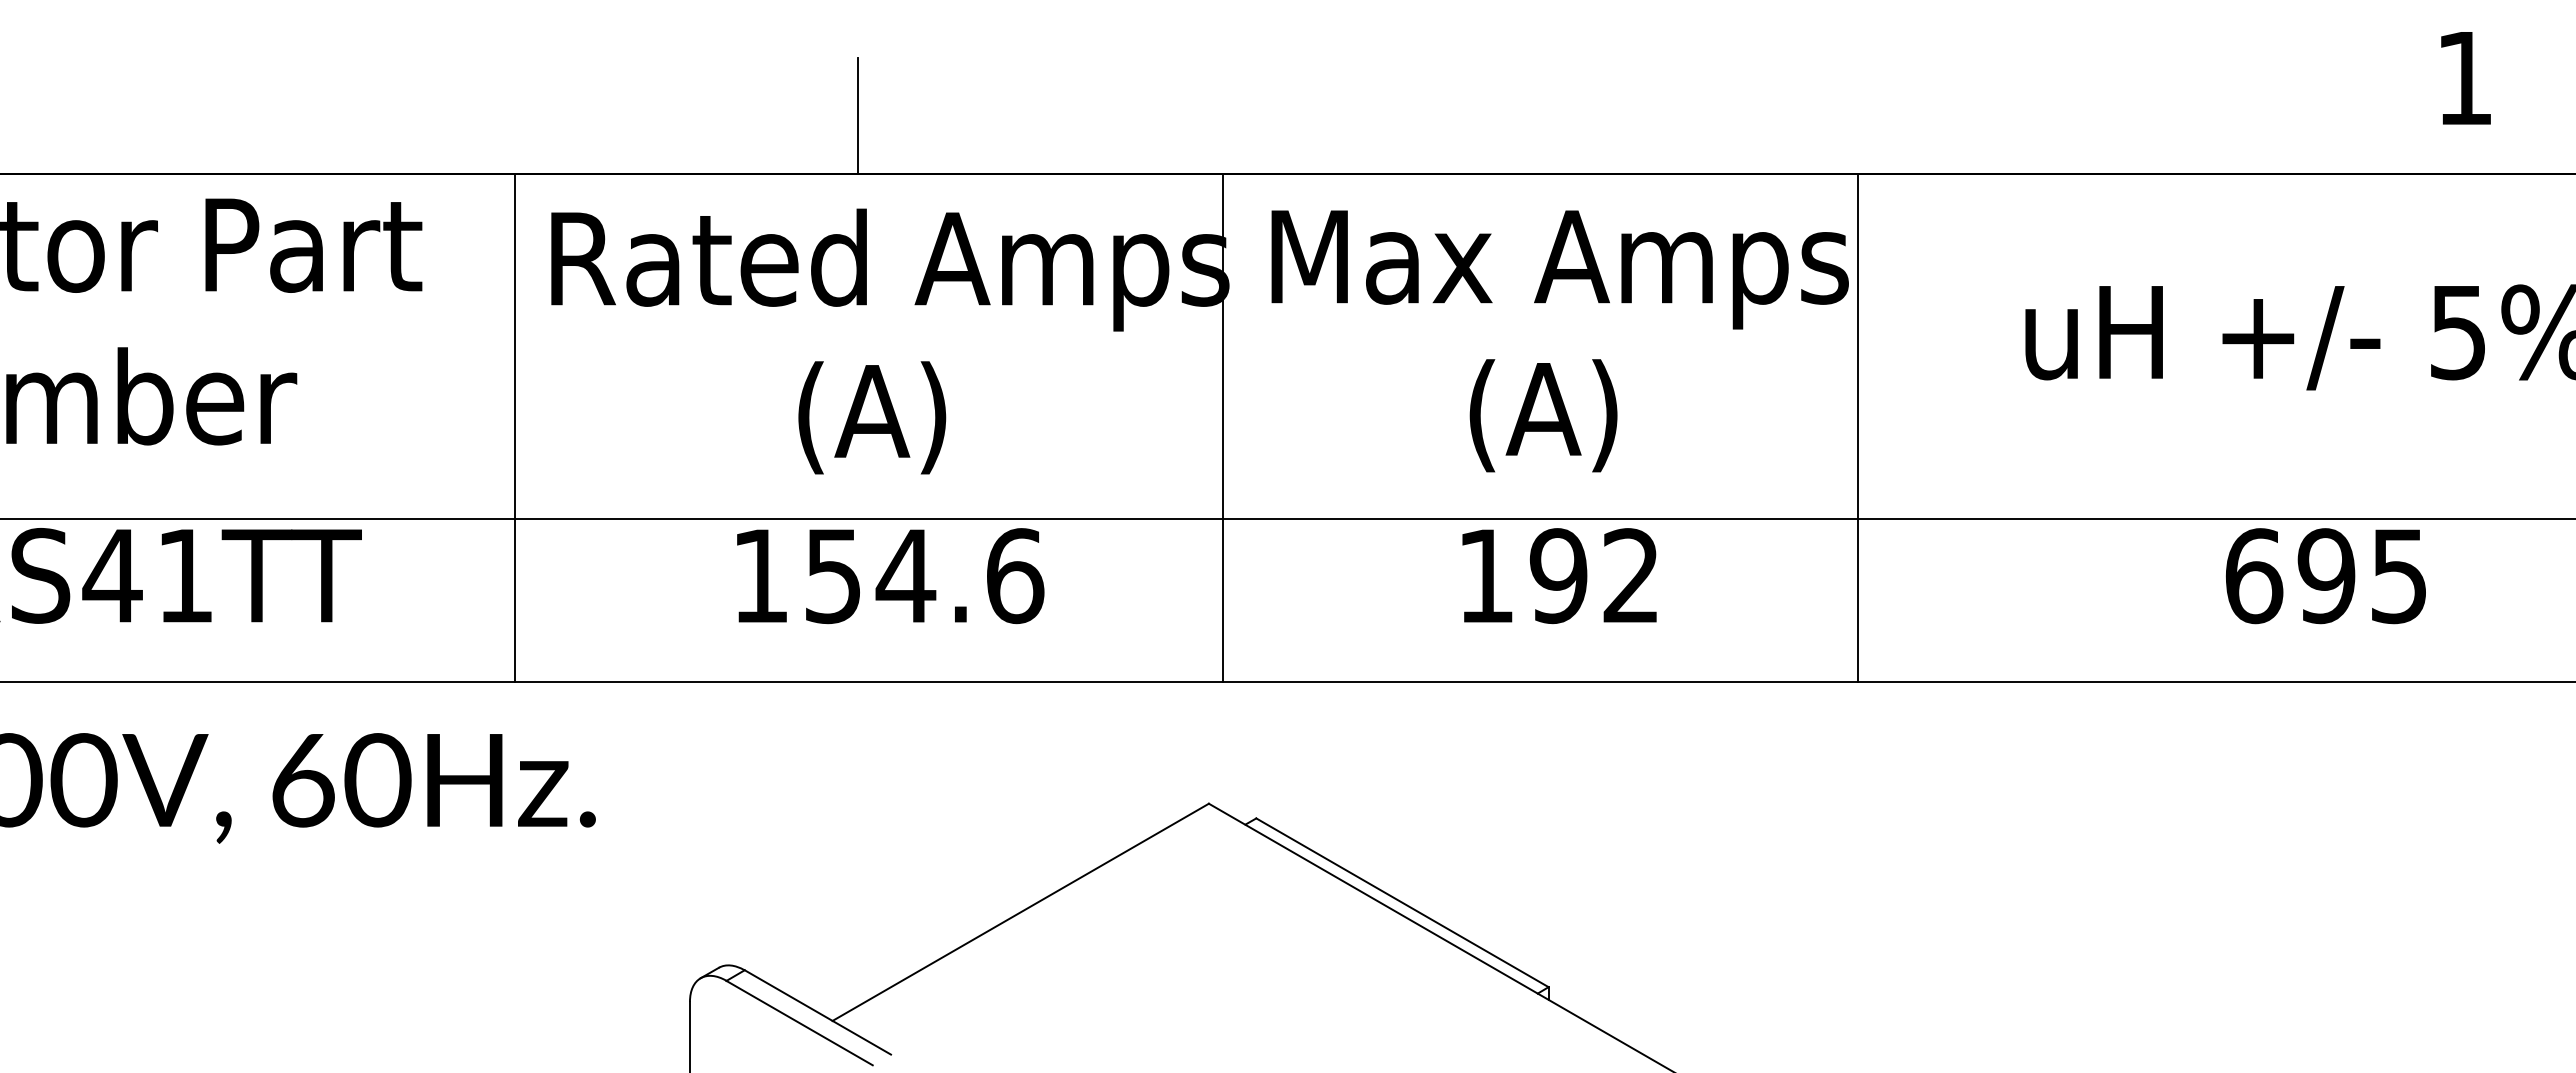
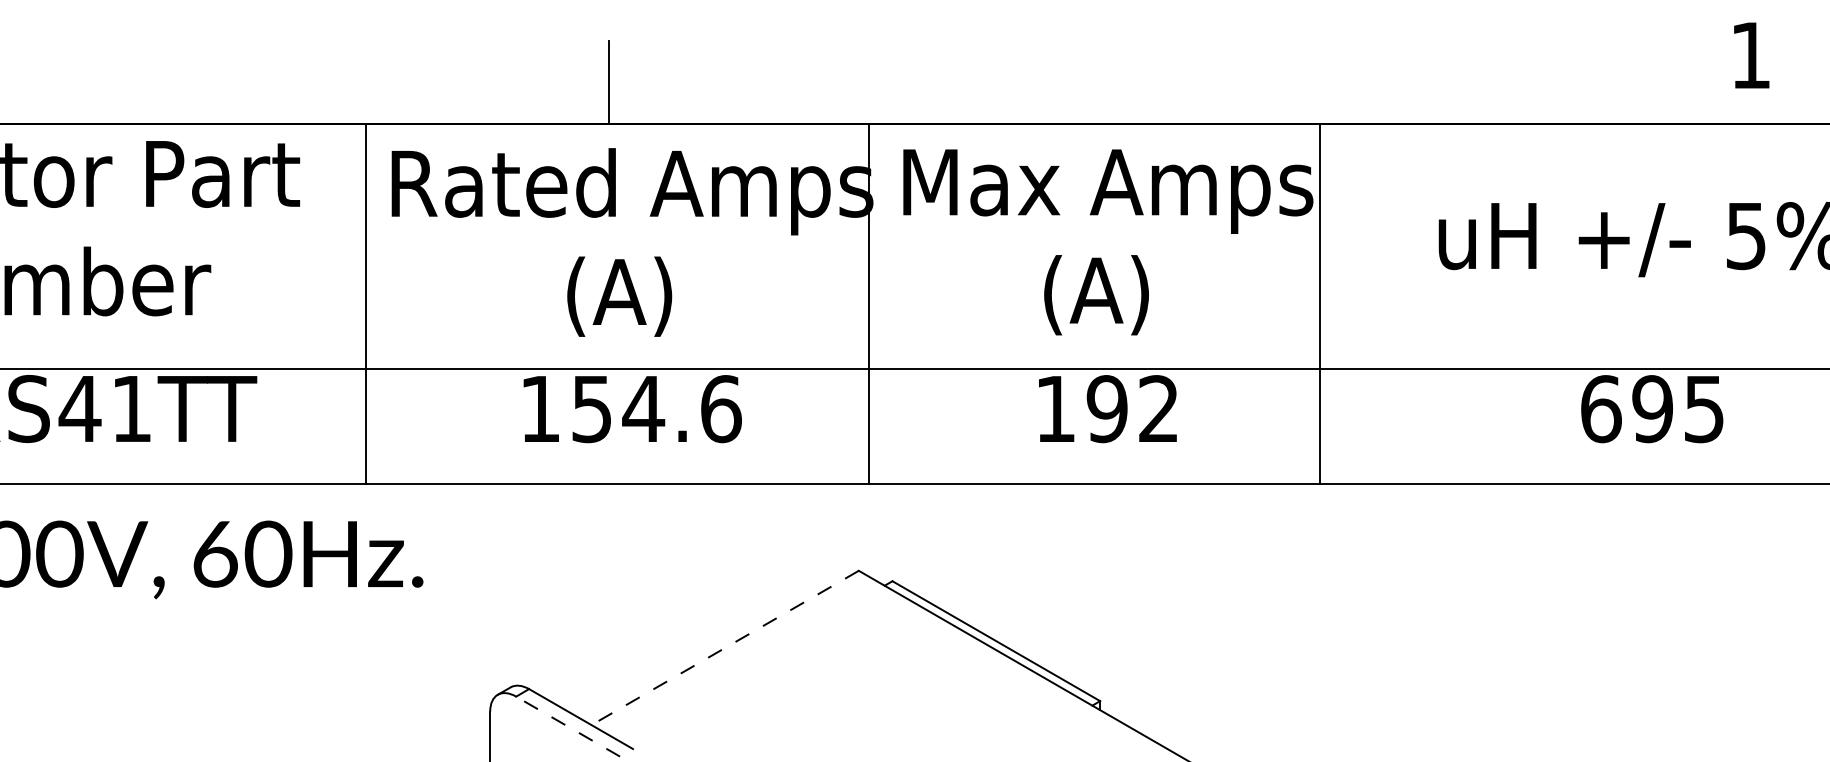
line: (1020, 912) -> (724, 648), solid -> dashed
line: (799, 1022) -> (568, 726), solid -> dashed

